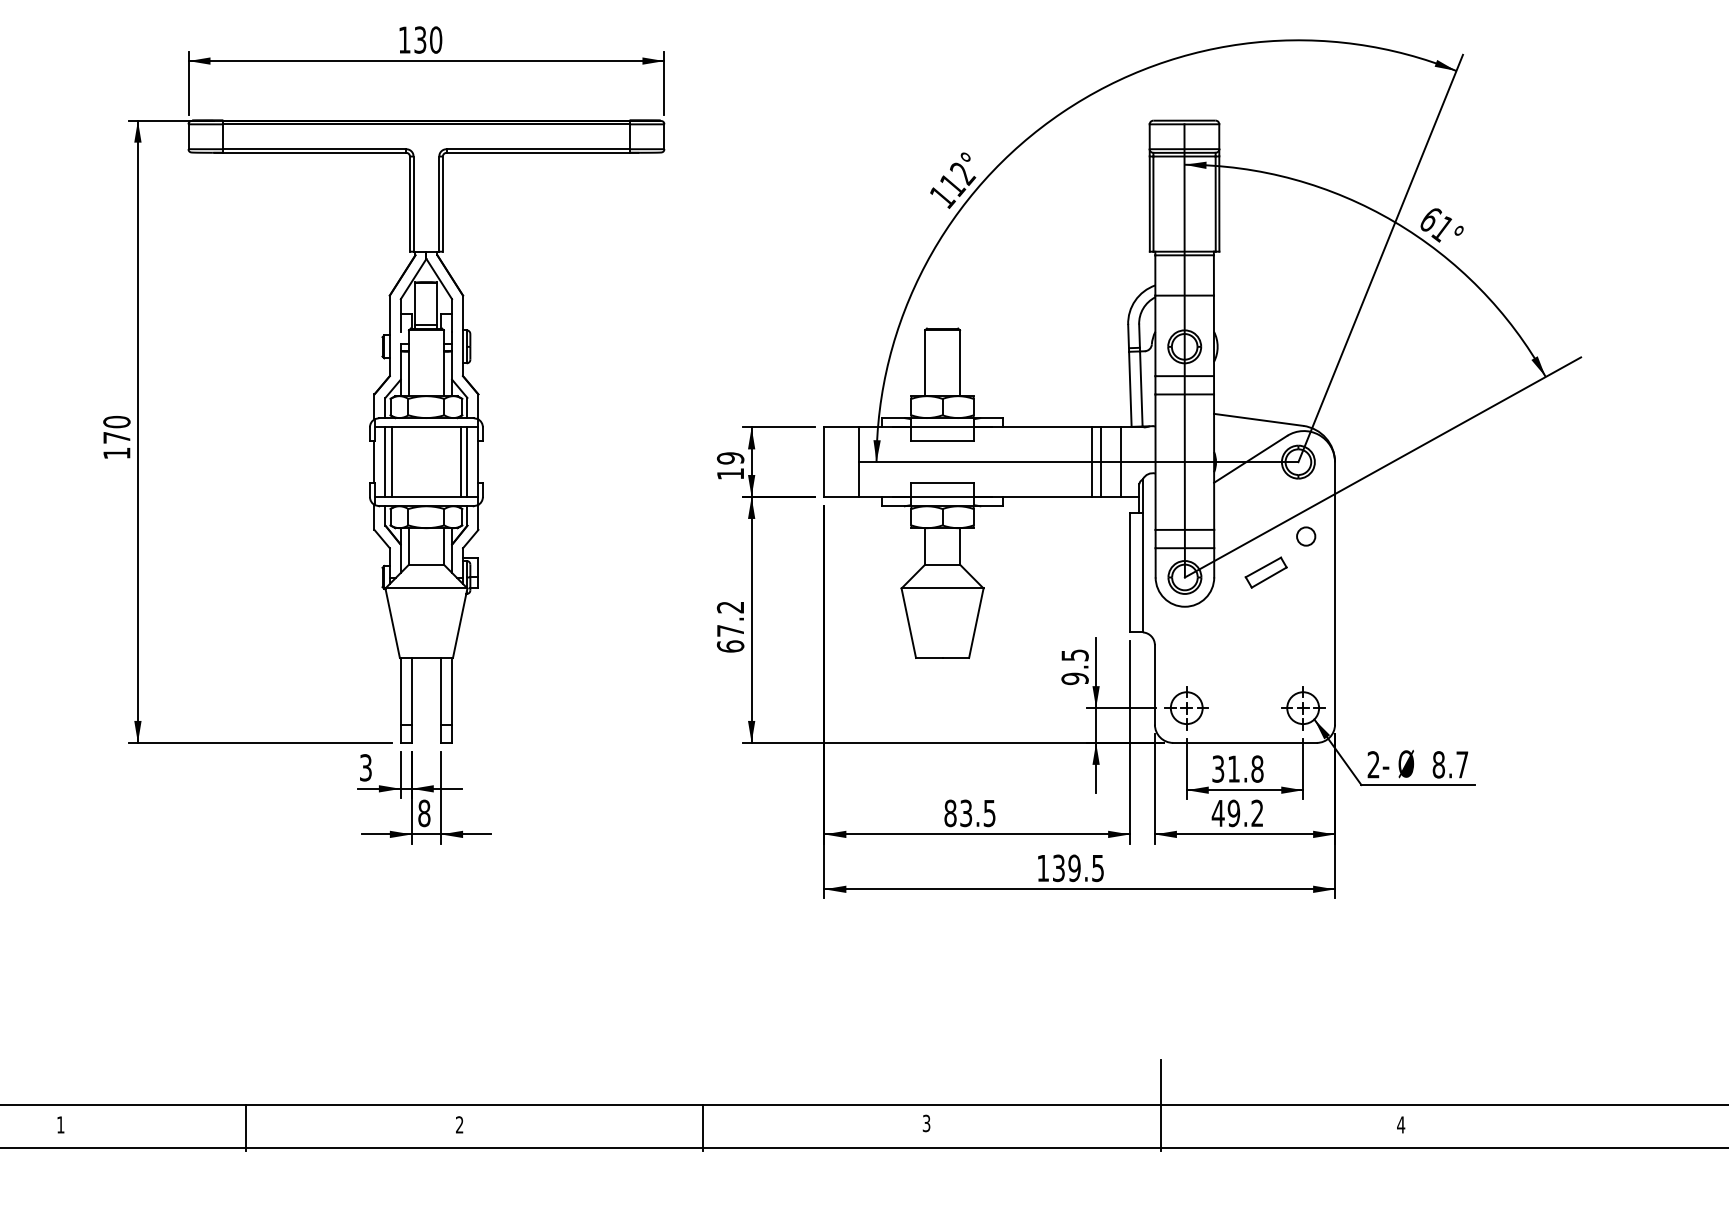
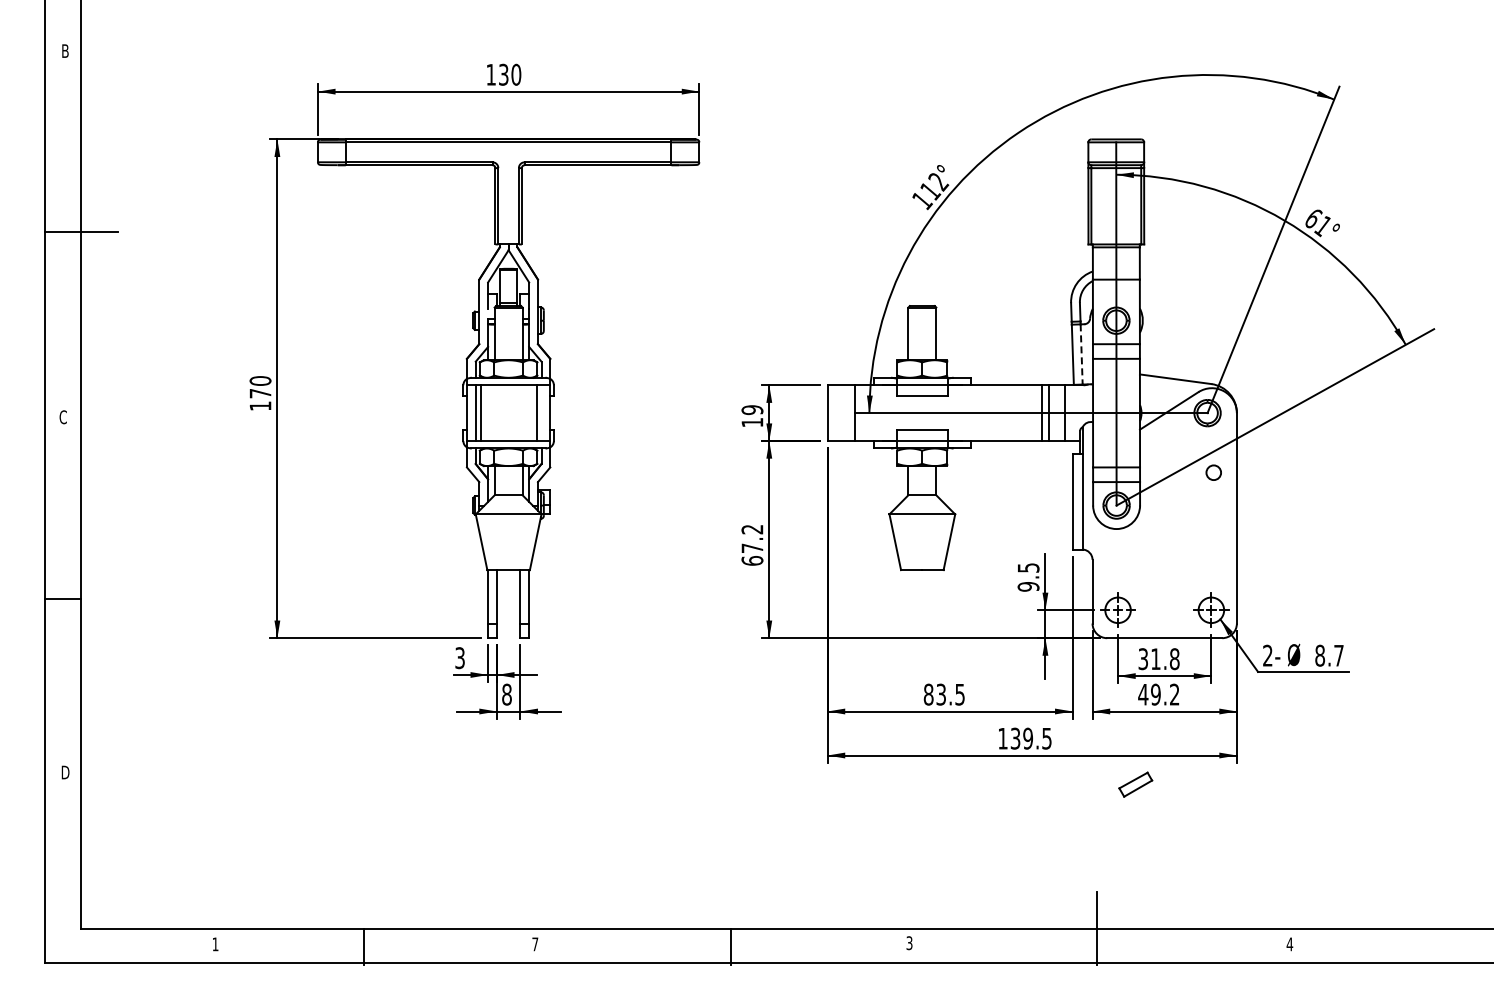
line: (1141, 389) -> (1081, 354), solid -> dashed
line: (467, 462) -> (541, 413), removed
part: (1265, 572) -> (1135, 784), moved
text: (459, 1125) -> (535, 944), 2 -> 7

